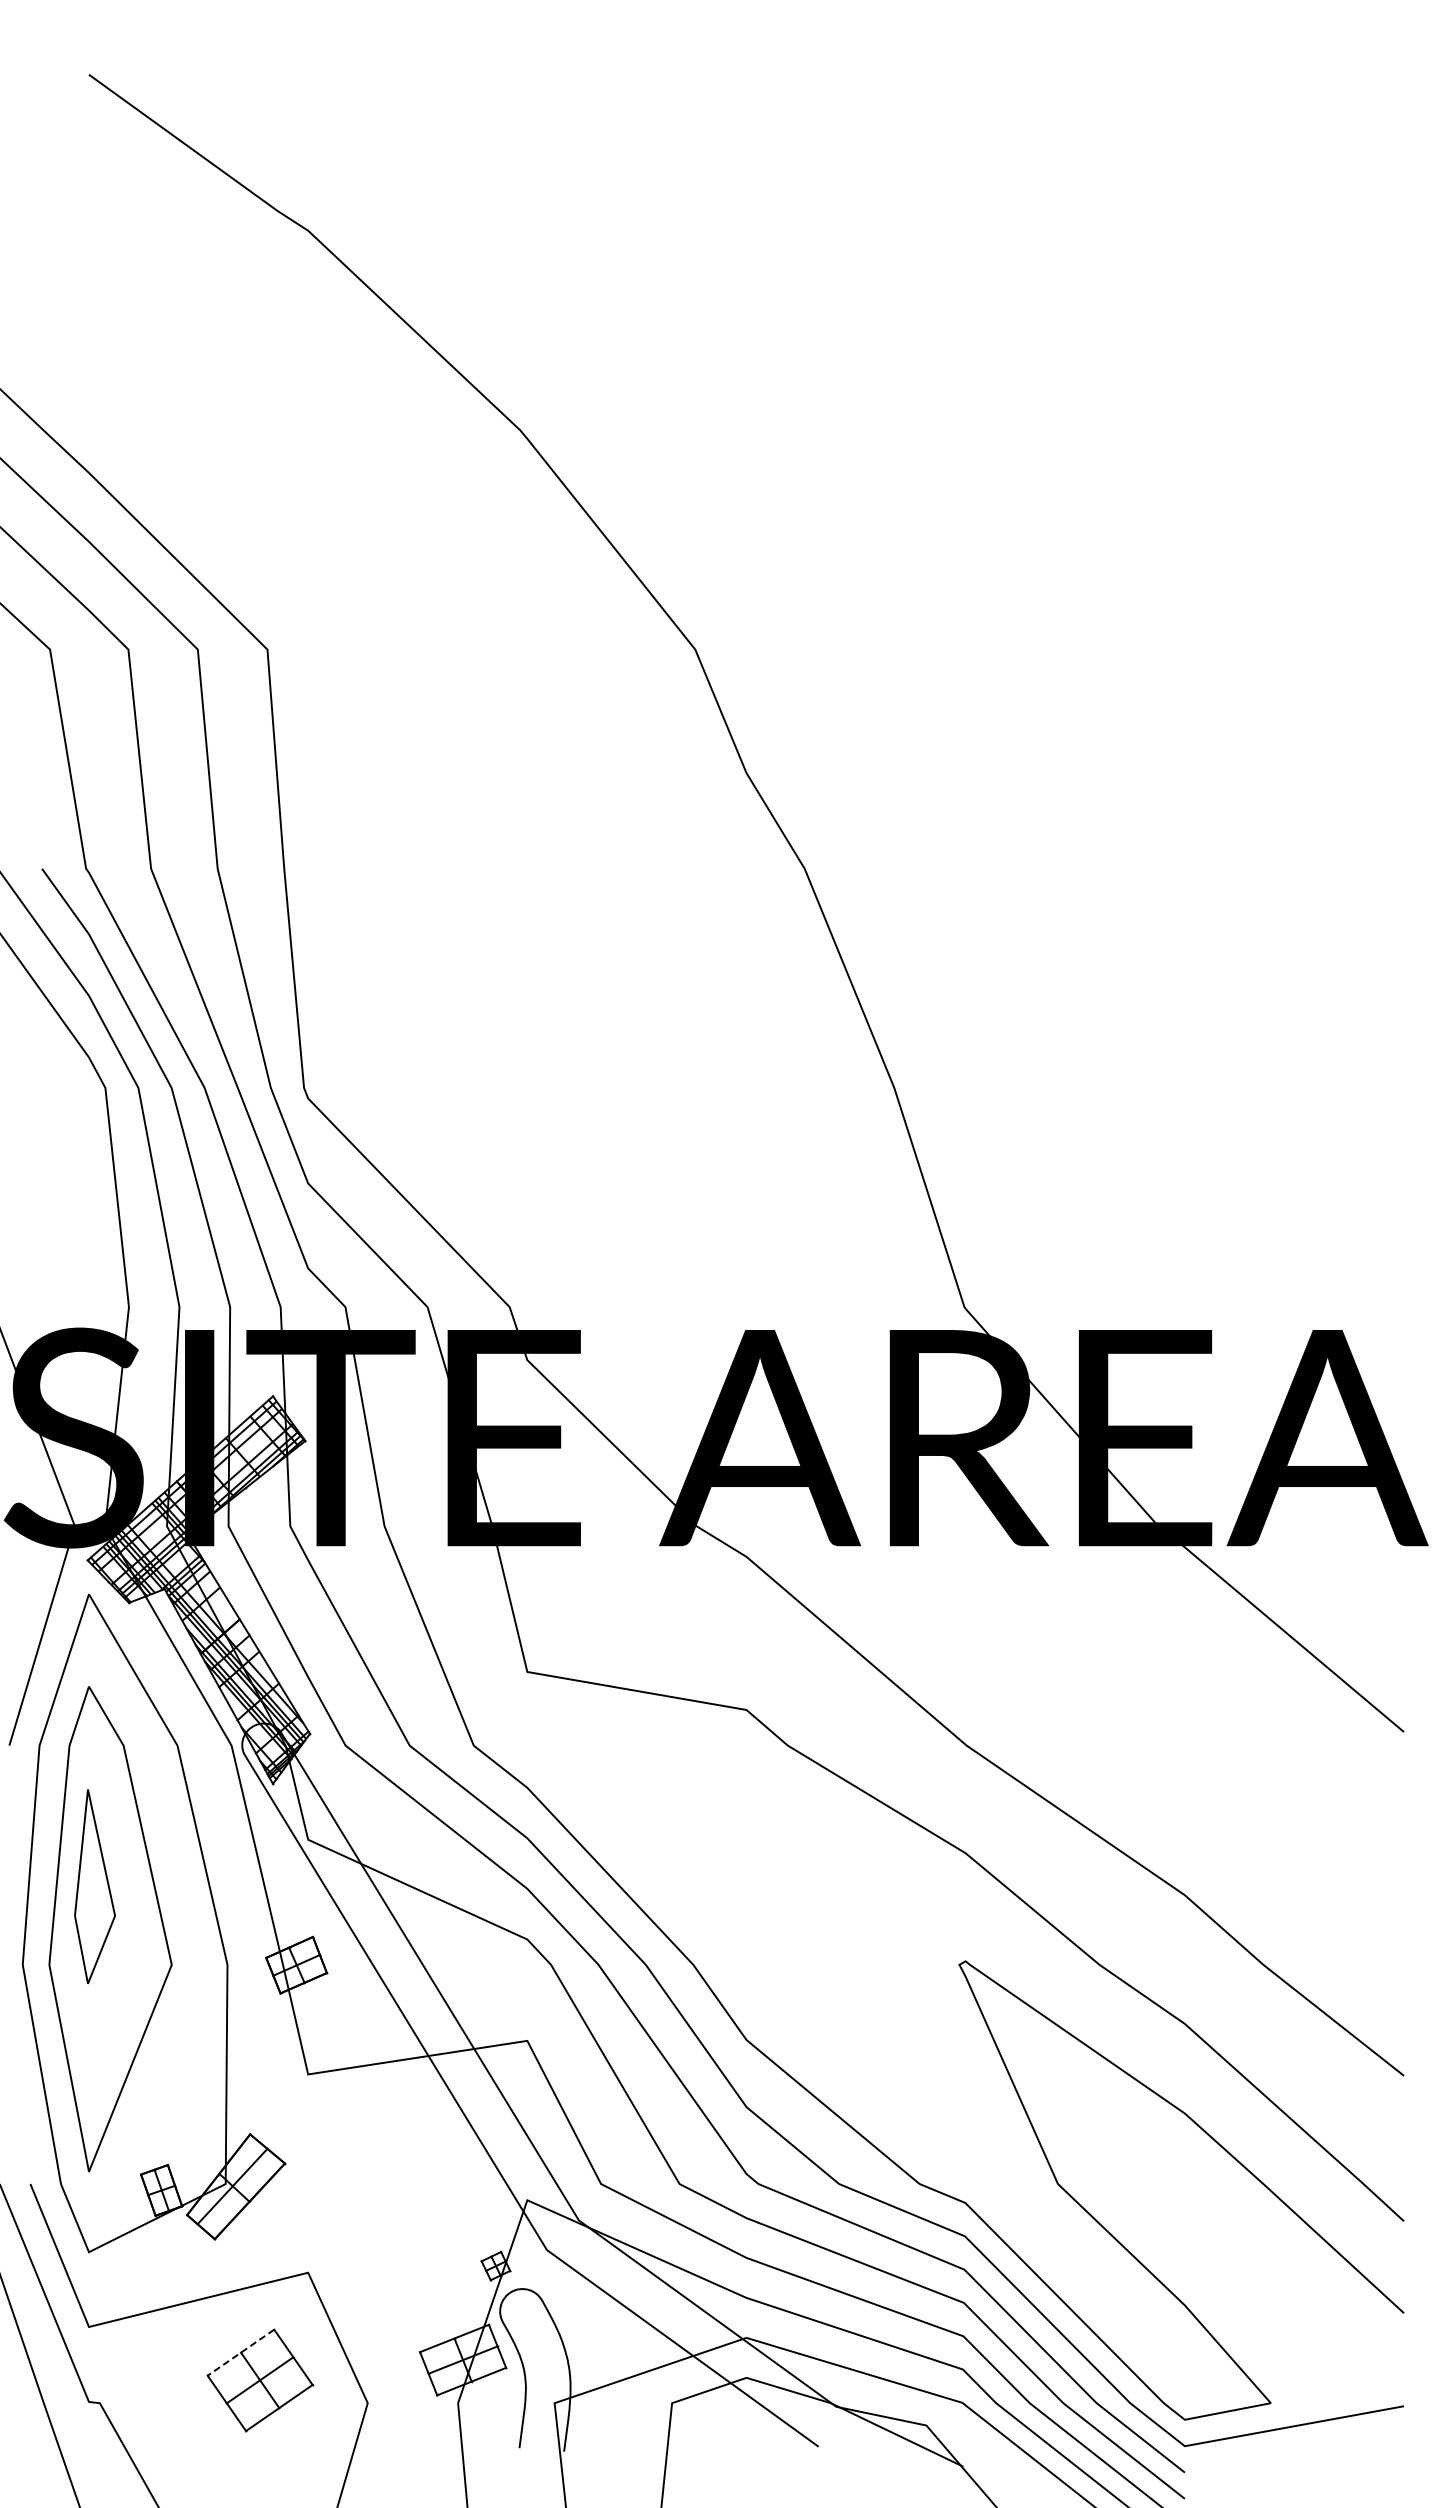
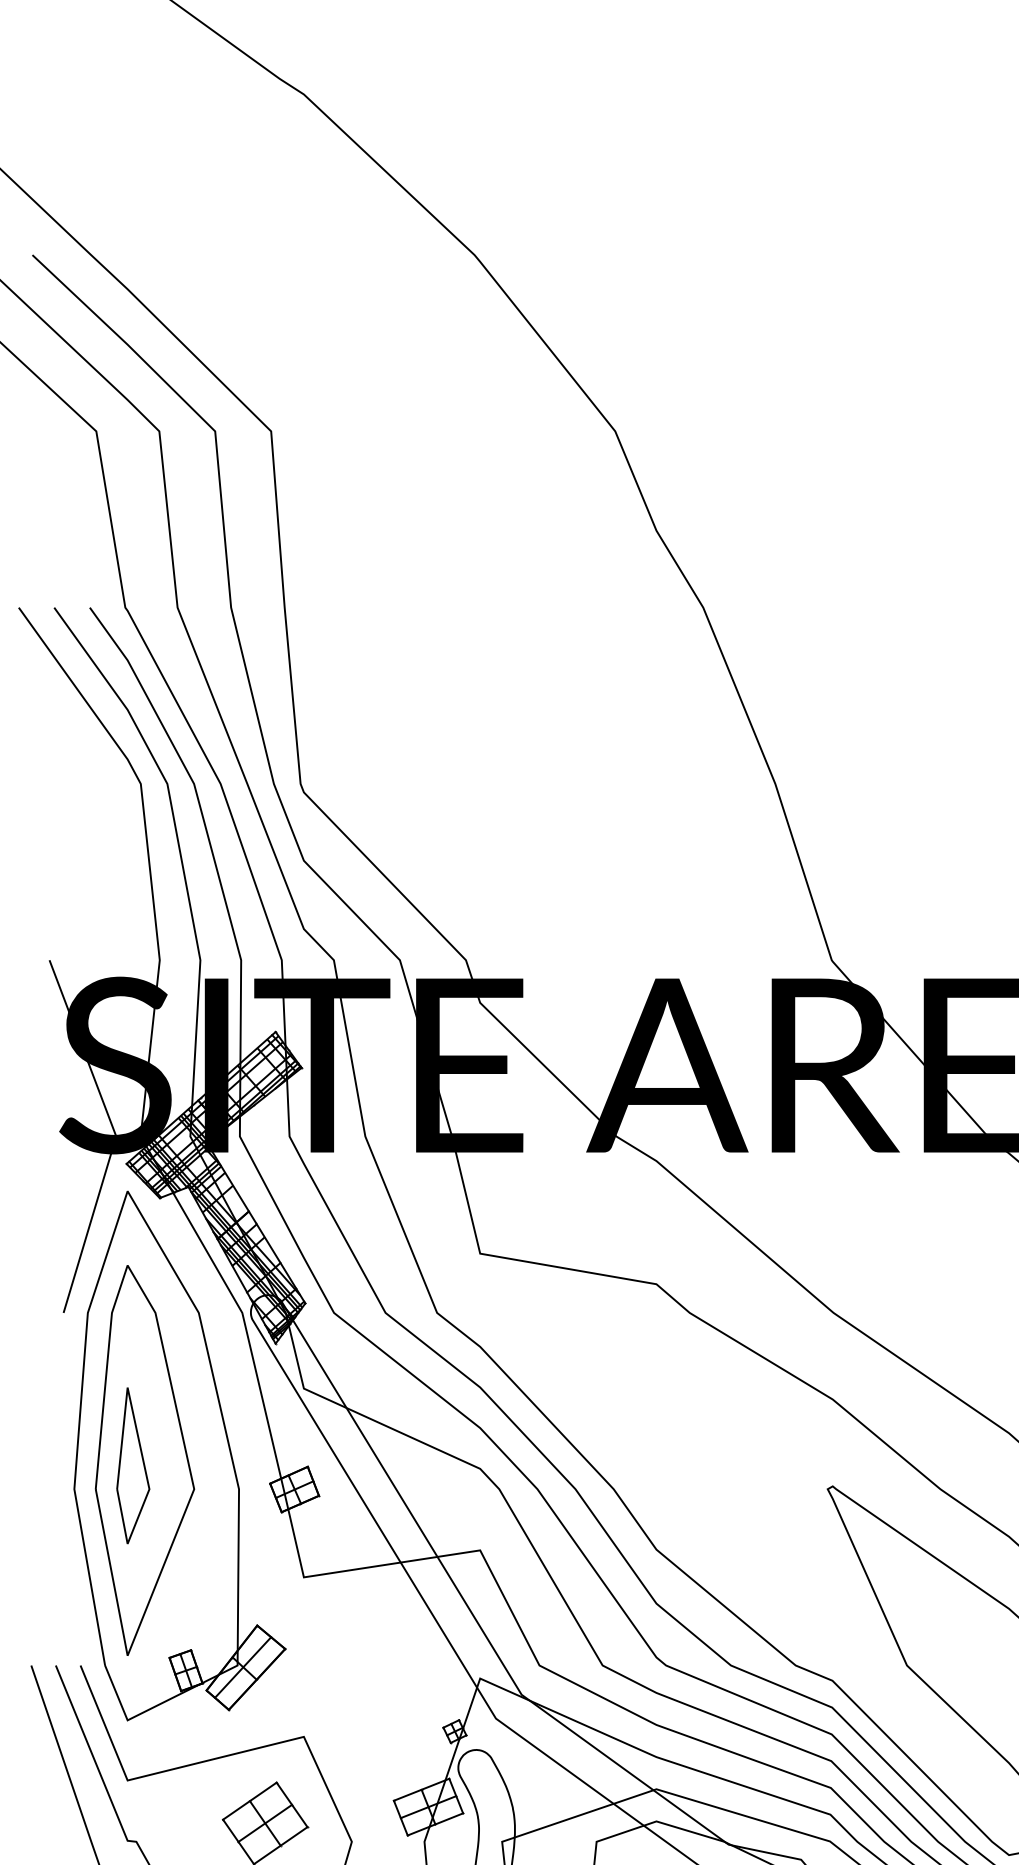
part: (94, 1886) -> (132, 1465), moved
line: (240, 2352) -> (249, 1801), dashed -> solid

